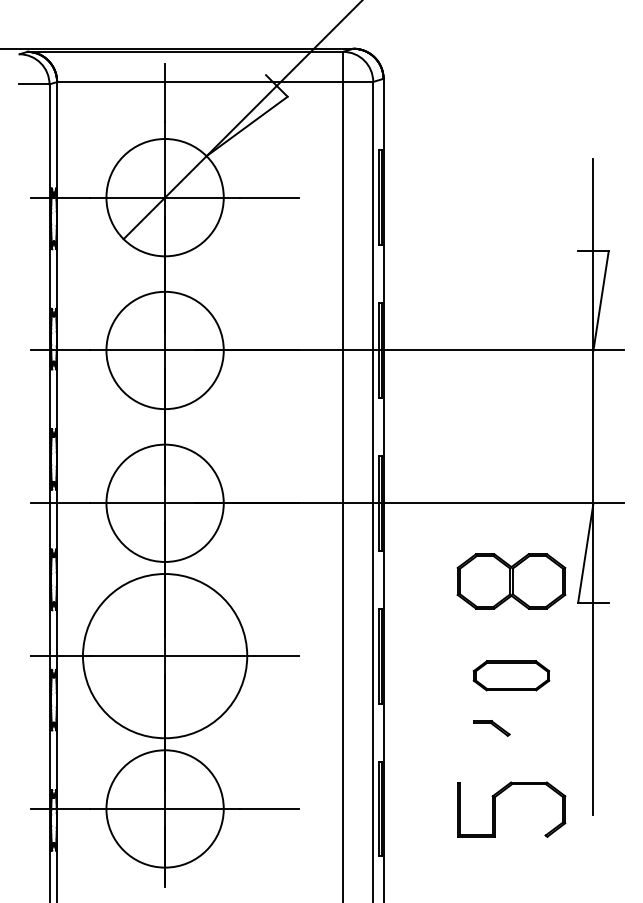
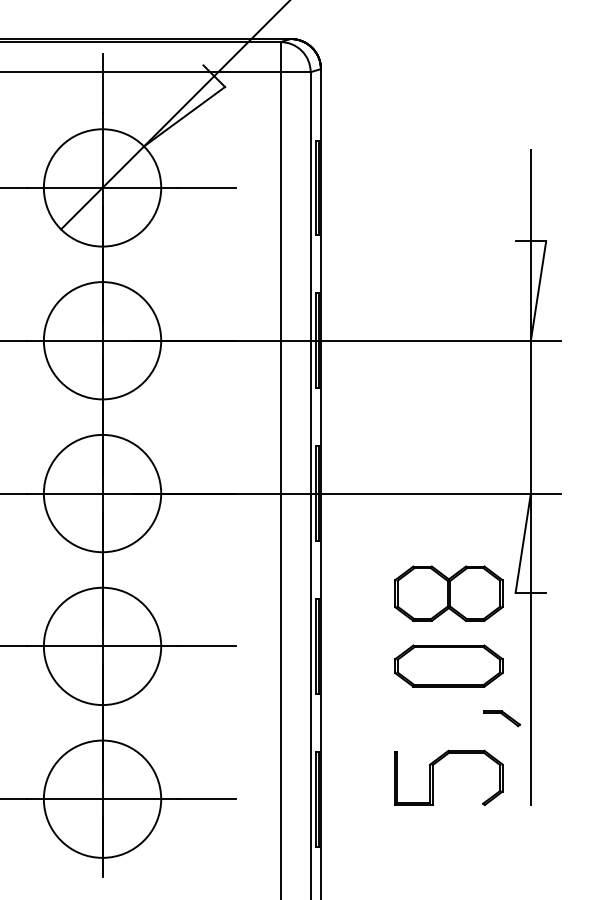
part: (511, 581) -> (448, 593), moved
circle: (164, 655) -> (101, 645), size x0.71
part: (511, 675) -> (448, 665), size x1.43
part: (491, 728) -> (501, 718), moved
part: (495, 809) -> (432, 777), moved

